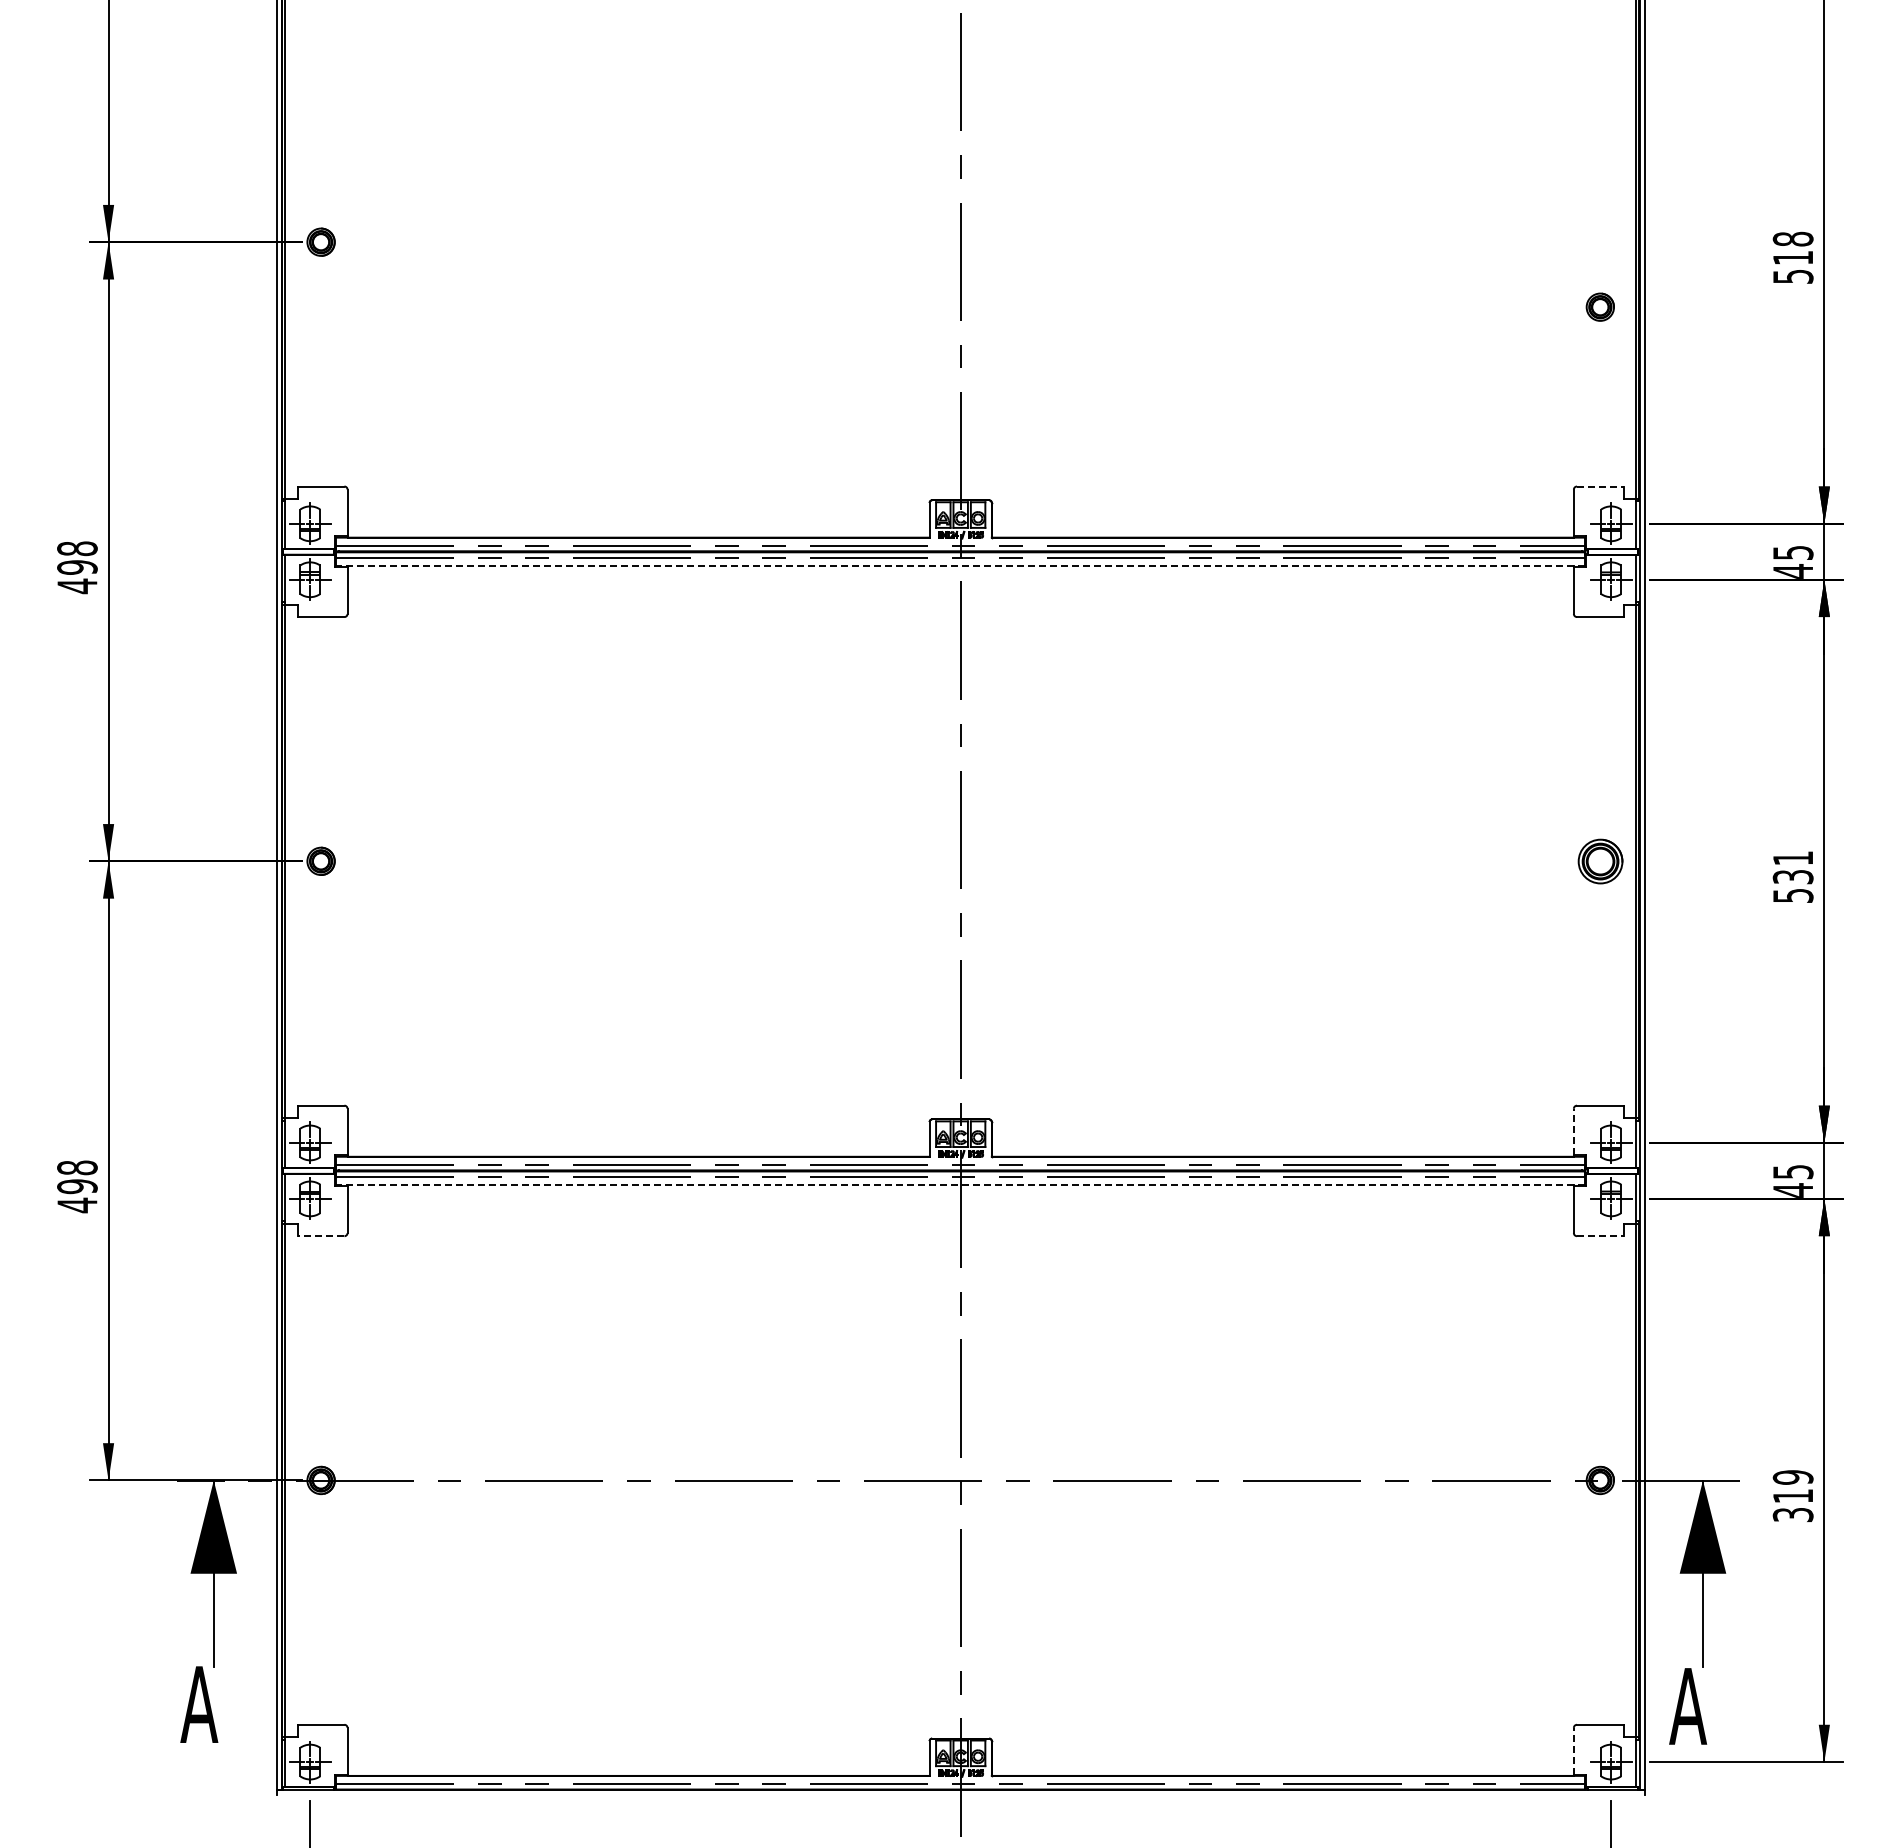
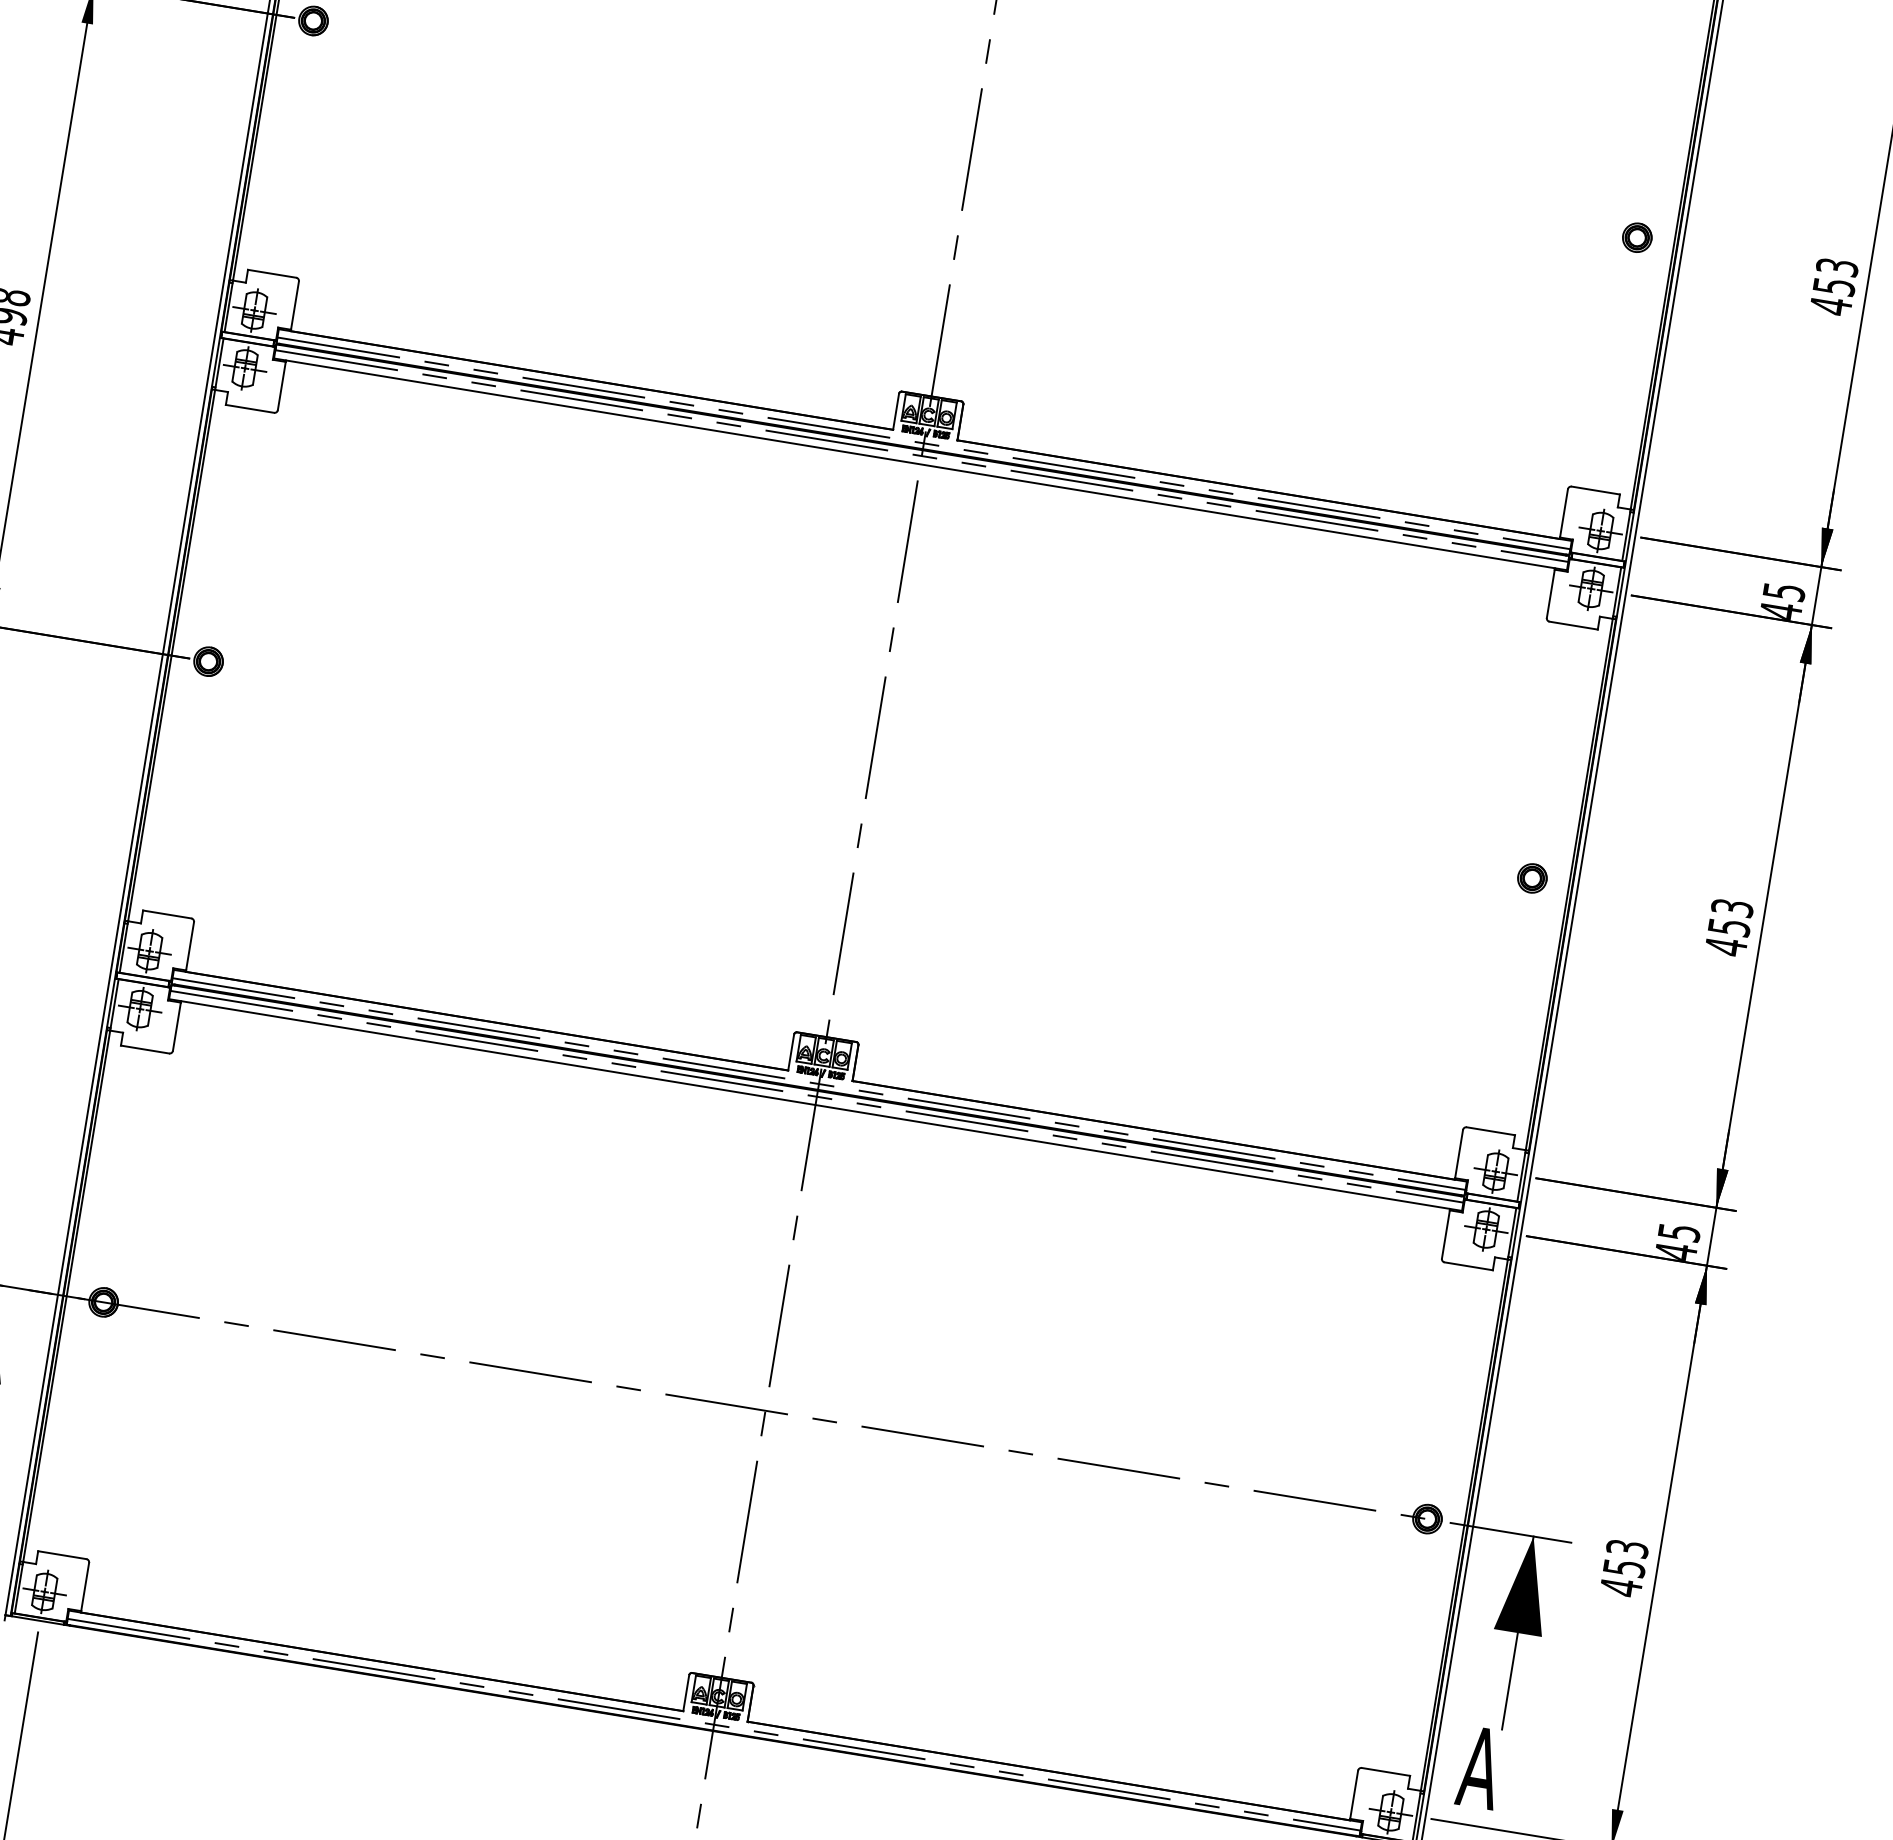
text: (1792, 257) -> (1833, 286), 518 -> 453
part: (1599, 306) -> (1636, 236), moved
line: (1600, 486) -> (1596, 490), dashed -> solid
line: (960, 565) -> (920, 463), dashed -> solid
part: (1599, 860) -> (1531, 877), size x0.62
text: (1792, 877) -> (1728, 927), 531 -> 453
line: (1573, 1131) -> (1458, 1153), dashed -> solid
line: (960, 1185) -> (815, 1105), dashed -> solid
line: (320, 1236) -> (144, 1049), dashed -> solid
line: (1600, 1236) -> (1468, 1266), dashed -> solid
text: (1792, 1496) -> (1623, 1568), 319 -> 453
line: (1573, 1750) -> (1353, 1793), dashed -> solid

